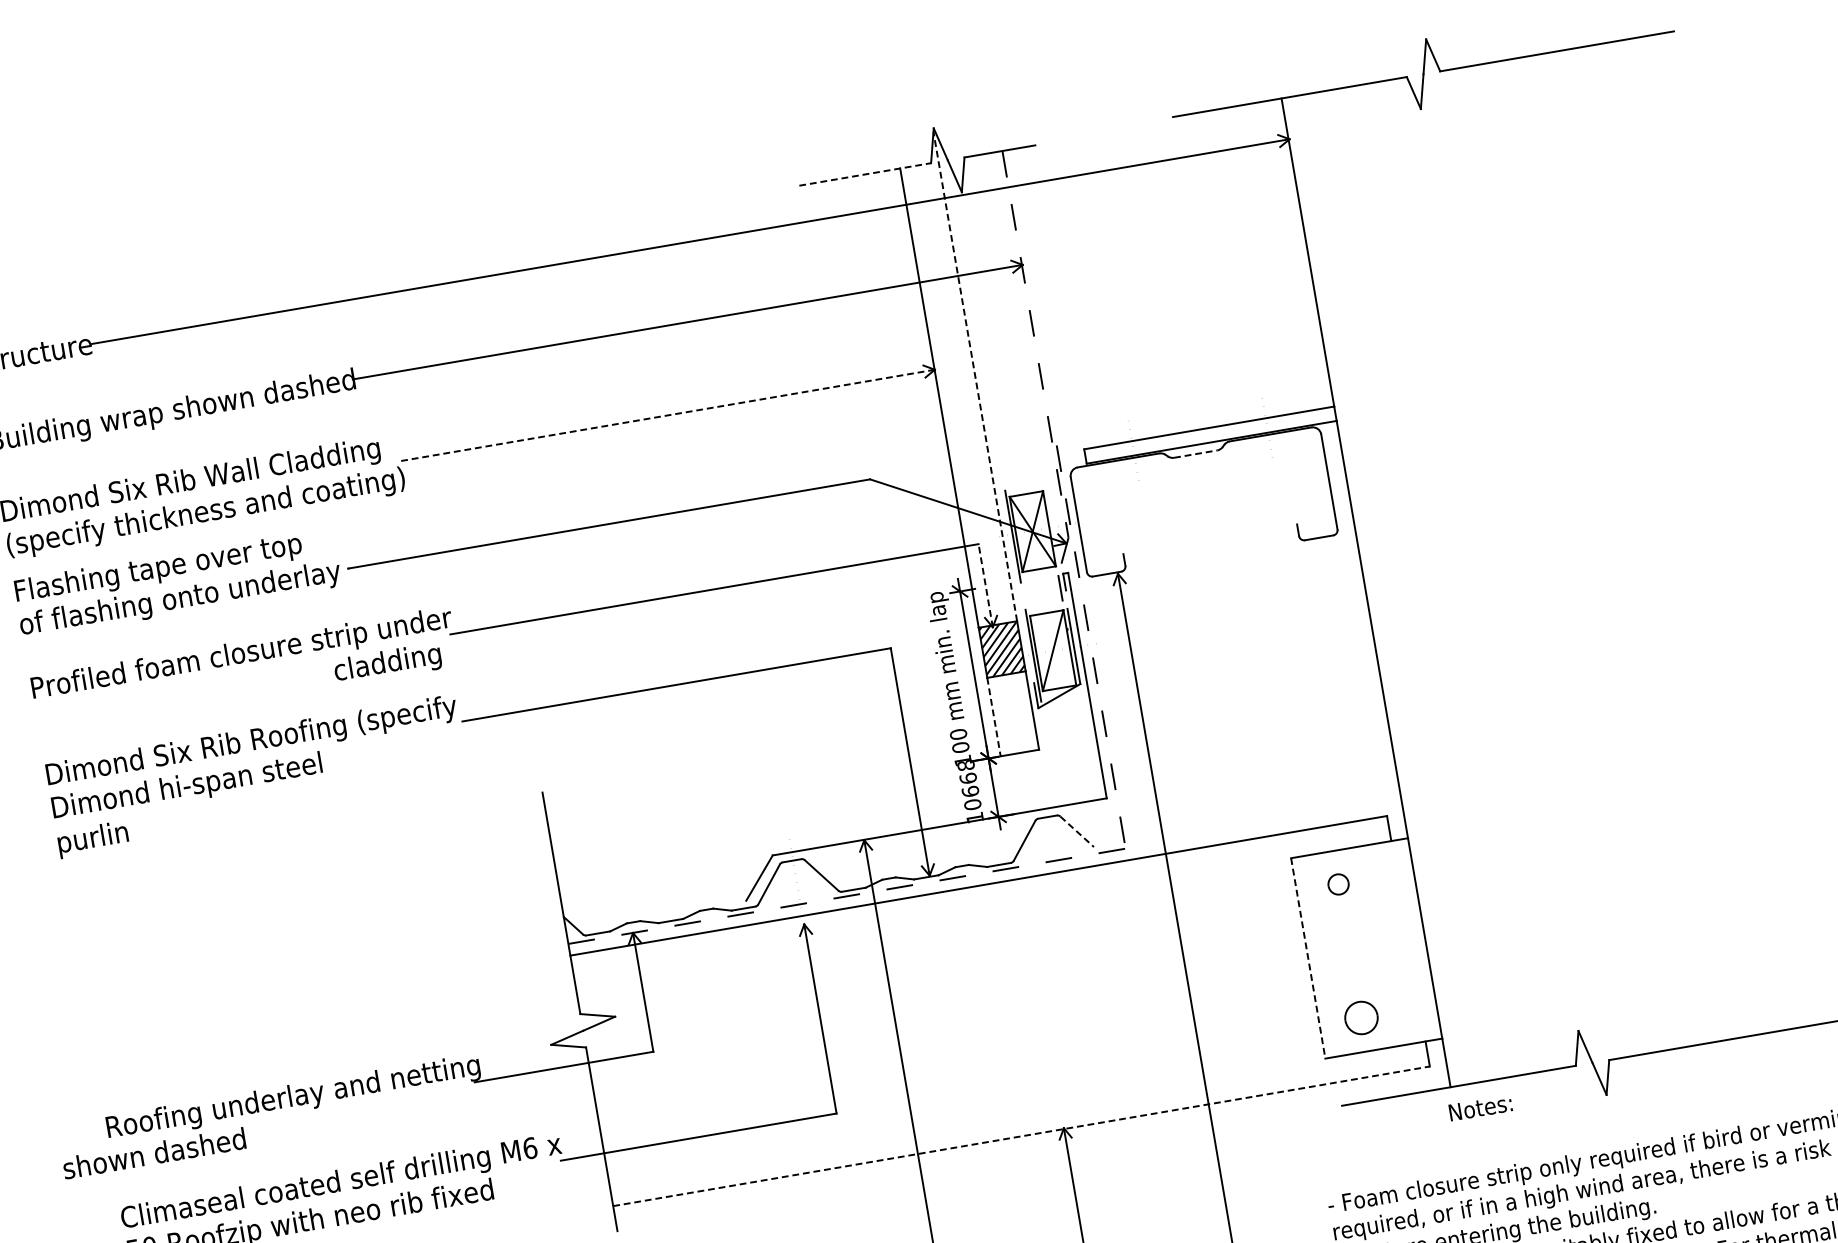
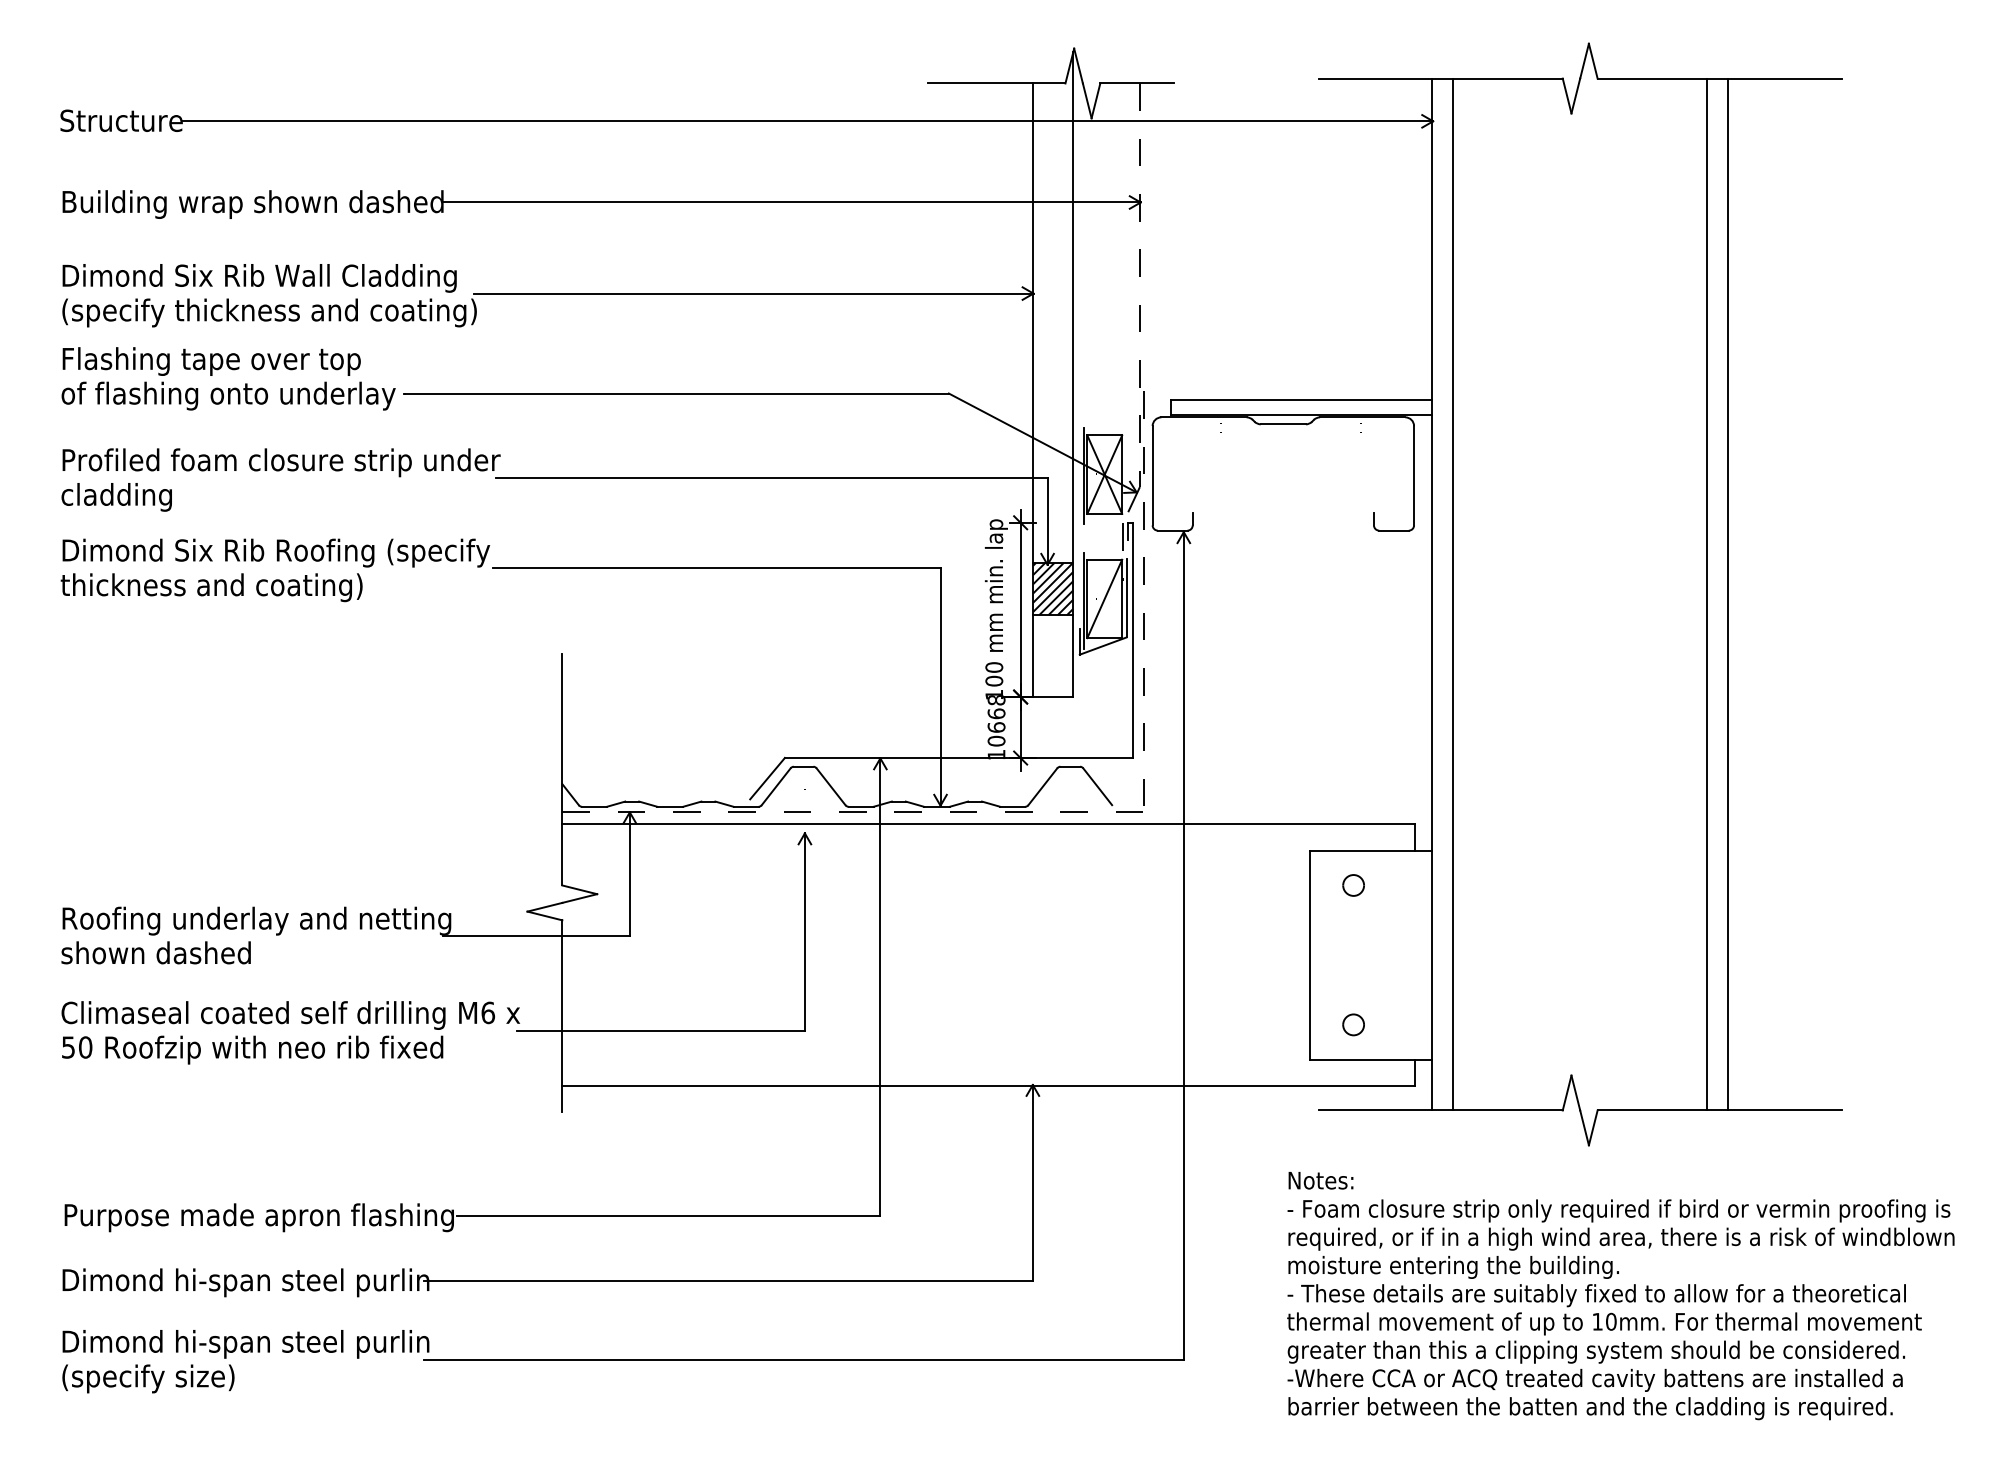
line: (865, 174) -> (996, 83), dashed -> solid
line: (975, 375) -> (1073, 306), dashed -> solid
line: (666, 415) -> (753, 293), dashed -> solid
line: (1195, 454) -> (1283, 424), dashed -> solid
line: (1650, 544) -> (1728, 594), added
line: (1630, 547) -> (1707, 594), added
line: (985, 584) -> (1047, 520), dashed -> solid
line: (1385, 589) -> (1452, 594), added
text: (387, 664) -> (116, 497), moved
line: (994, 717) -> (1033, 656), dashed -> solid
text: (198, 803) -> (211, 605), Dimond hi-span steel purlin -> thickness and coating)
line: (1078, 832) -> (1098, 787), dashed -> solid
line: (1308, 958) -> (1310, 955), dashed -> solid
part: (1361, 1017) -> (1353, 1024), size x0.62
text: (1480, 1107) -> (1320, 1180), moved
line: (1021, 1135) -> (988, 1085), dashed -> solid
text: (153, 1153) -> (155, 952), moved

